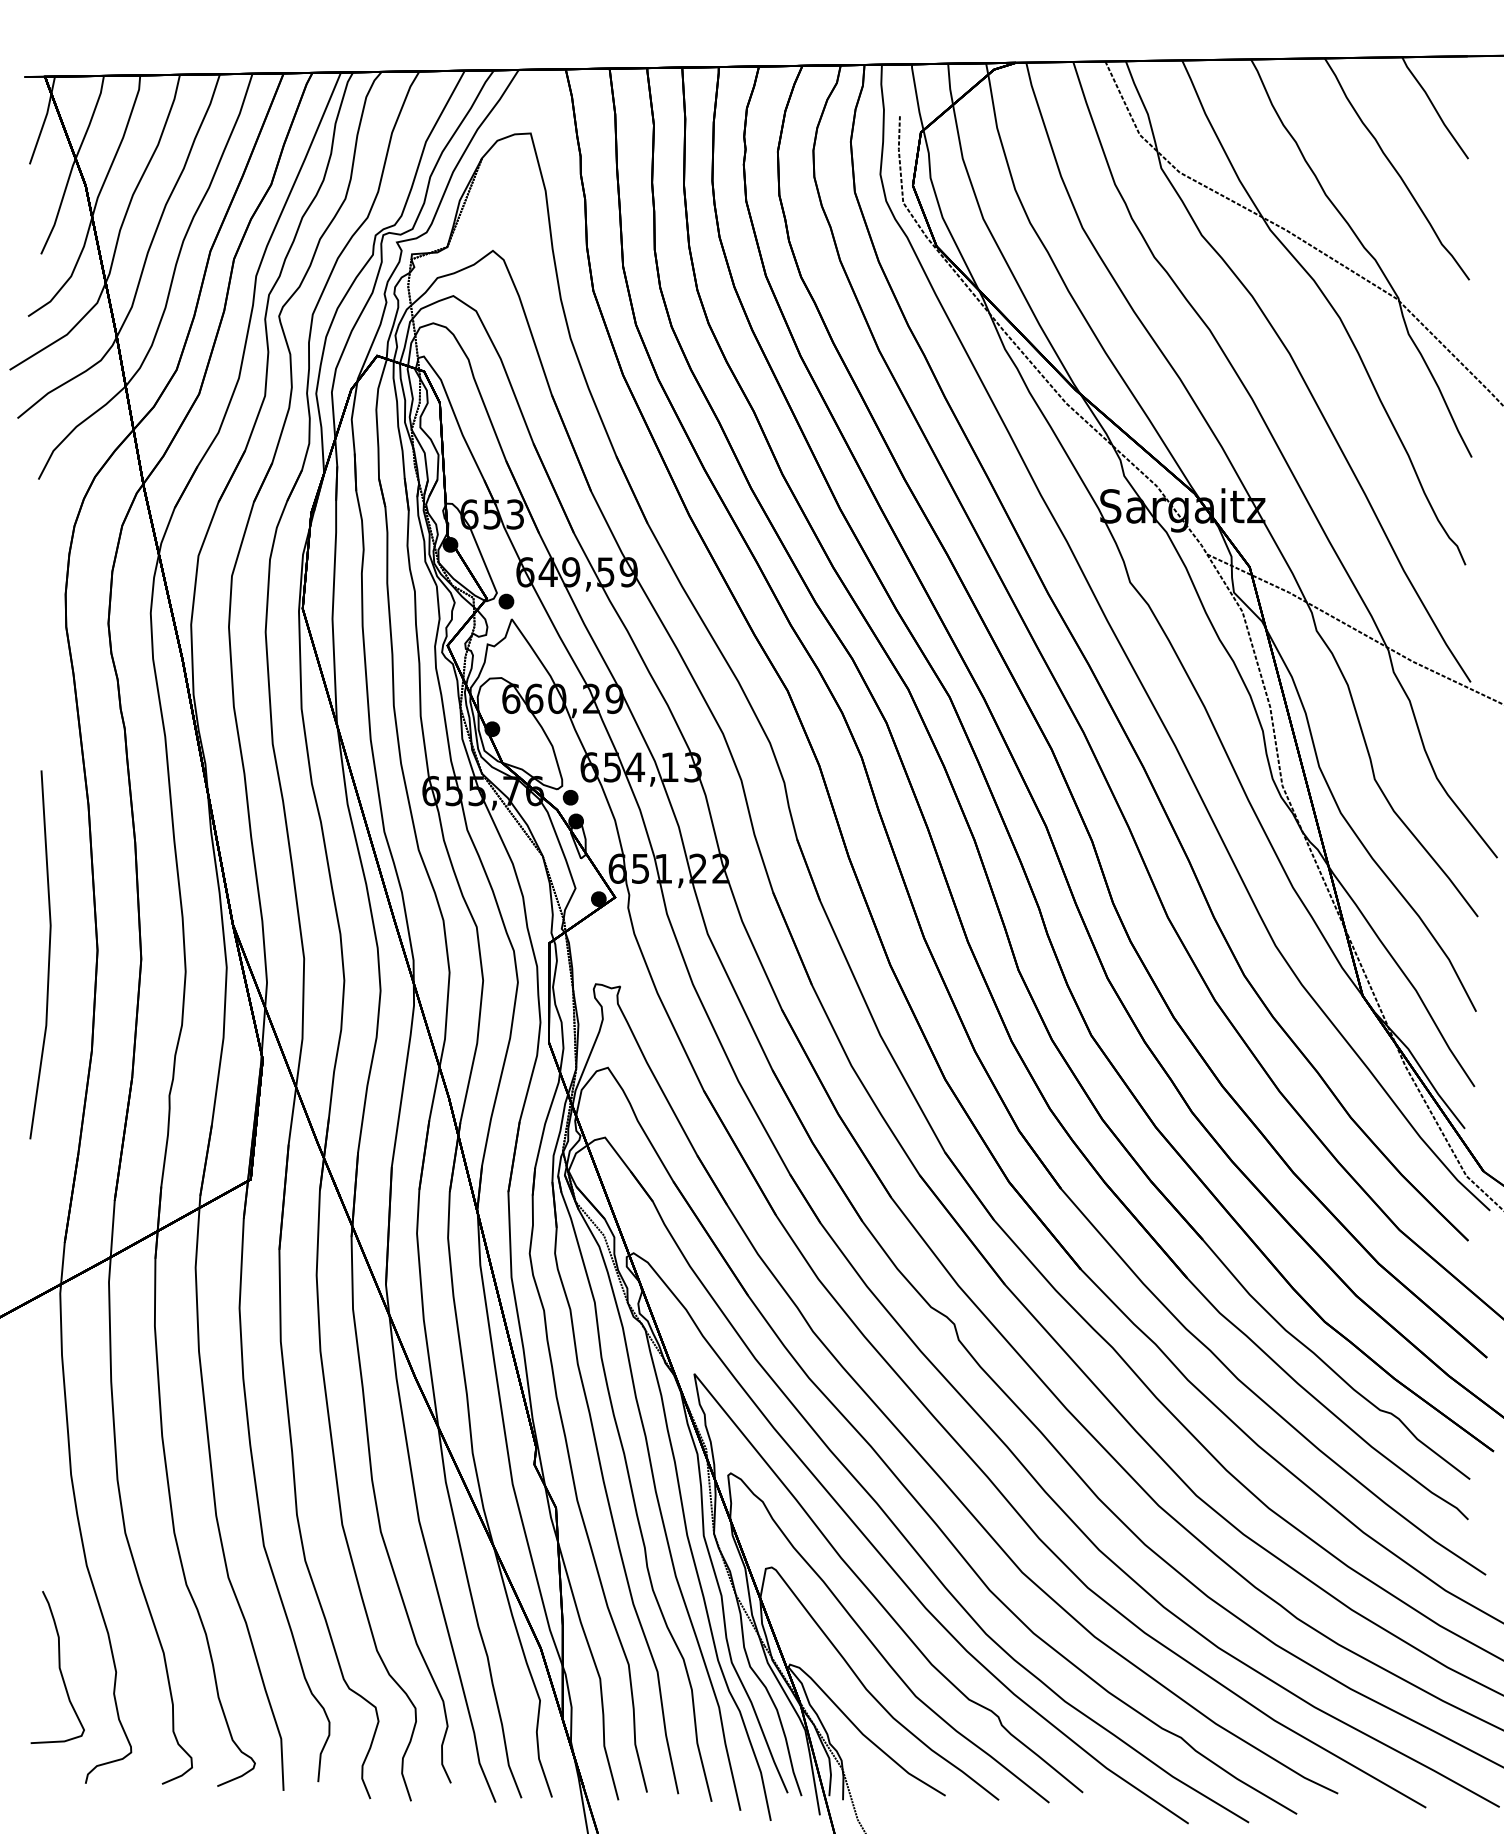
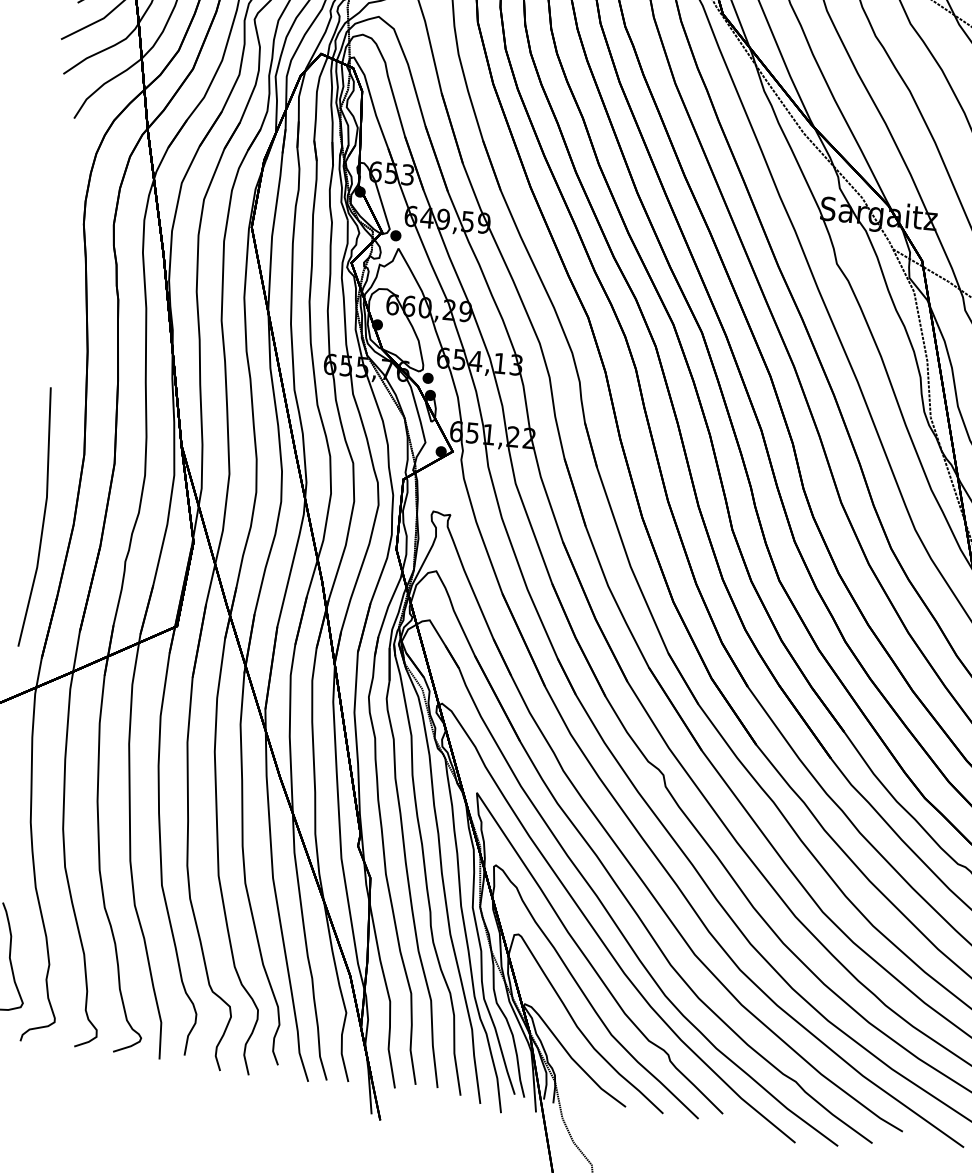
part: (48, 954) -> (43, 517), moved

